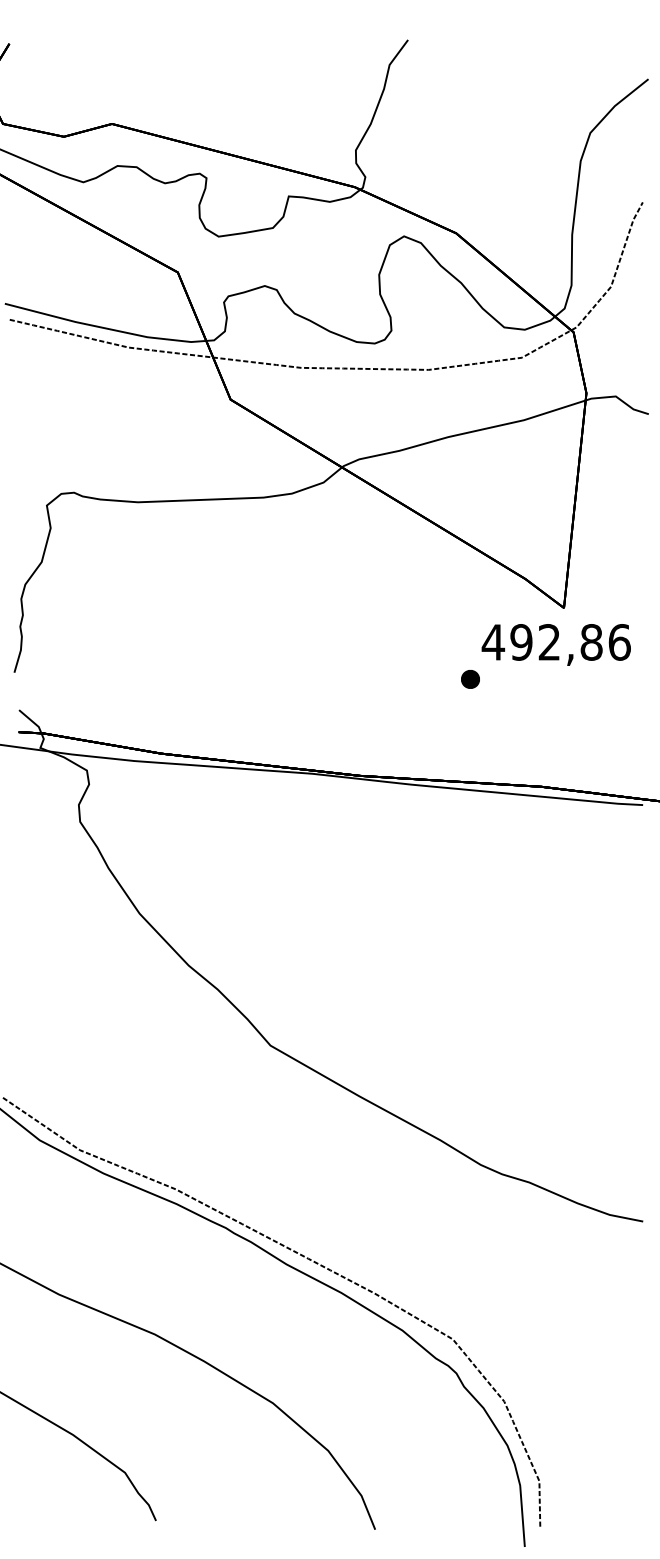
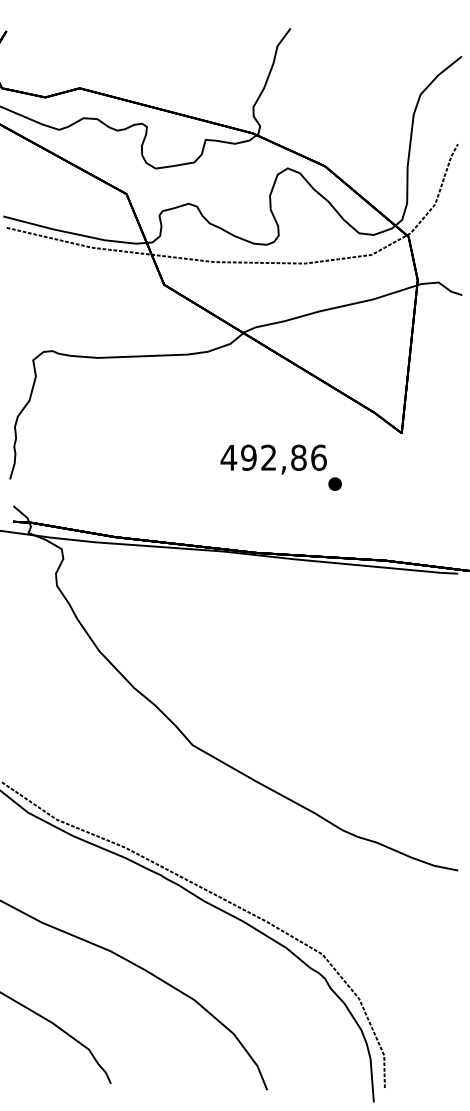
text: (555, 644) -> (273, 459), moved

